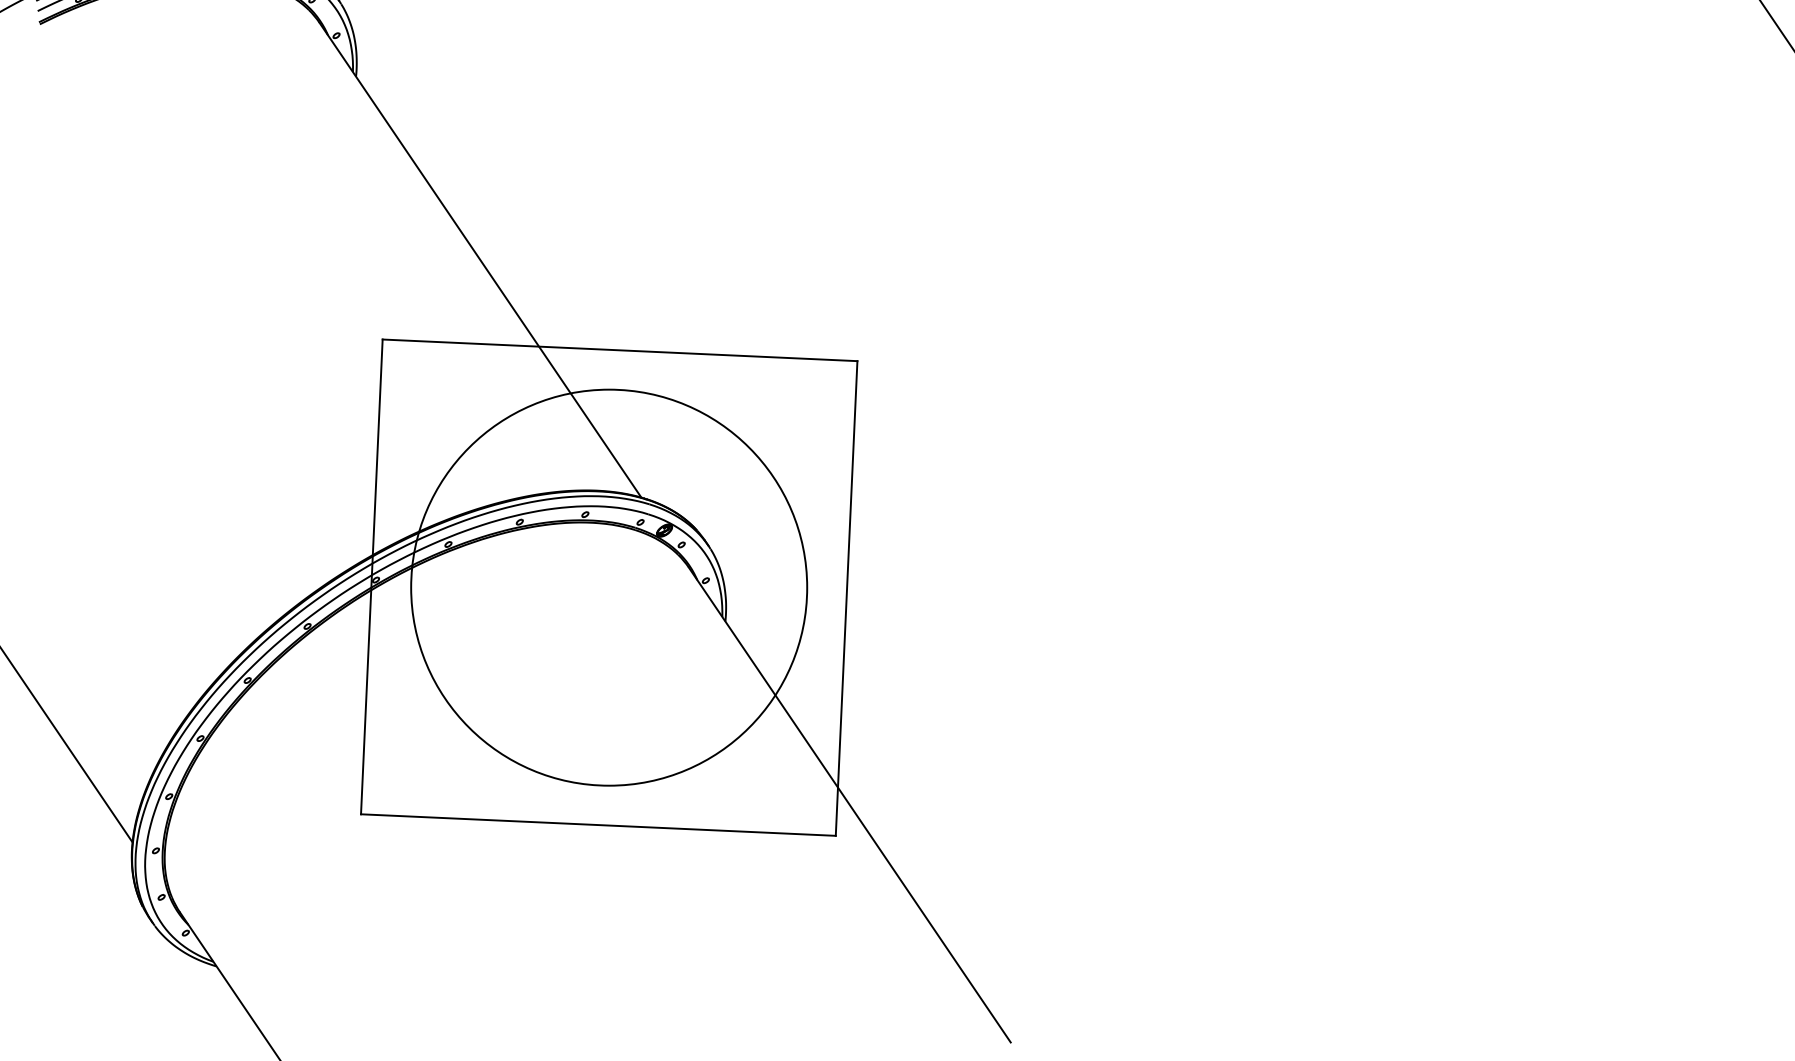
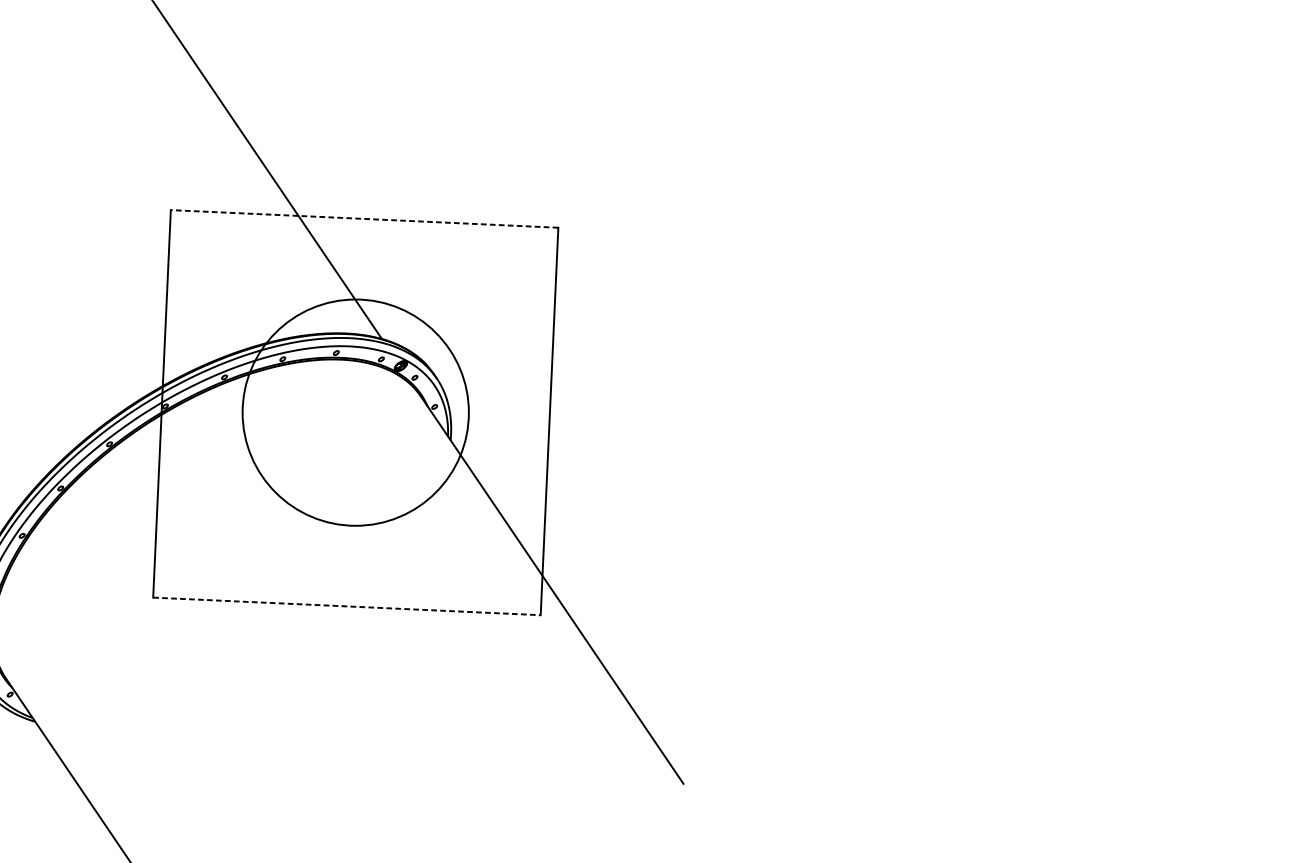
line: (620, 350) -> (364, 219), solid -> dashed
circle: (609, 587) -> (356, 412), size x0.7
line: (598, 825) -> (347, 606), solid -> dashed

